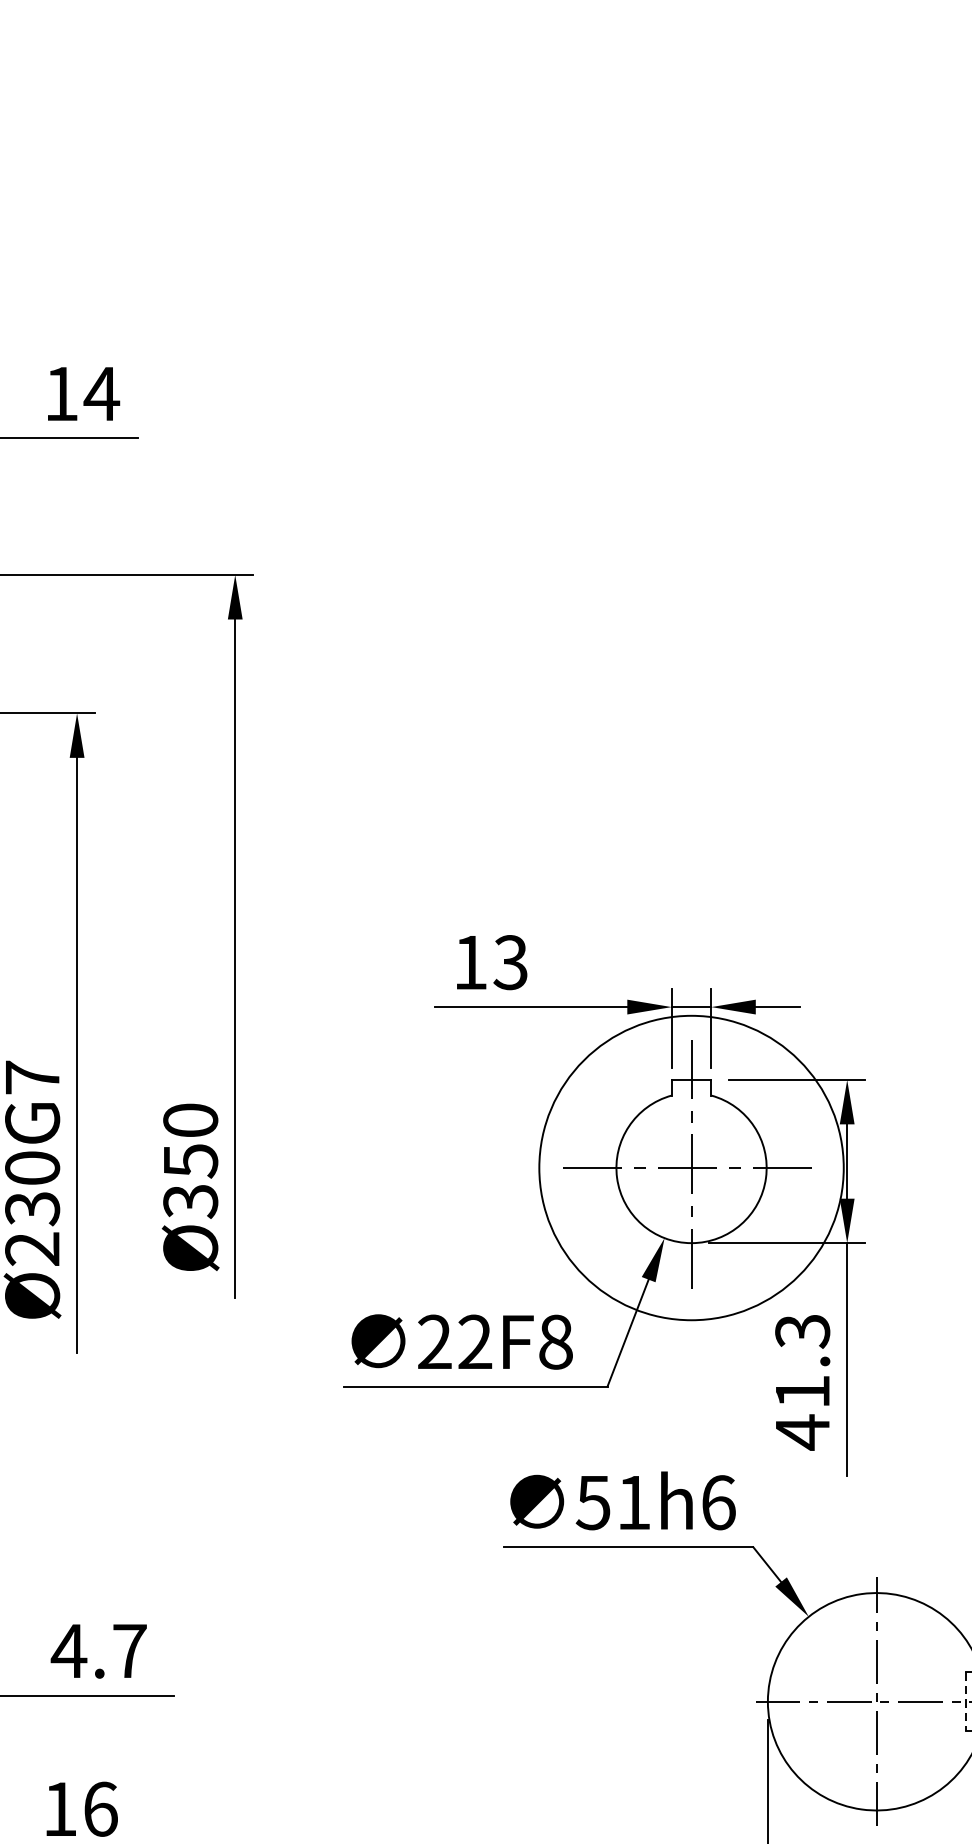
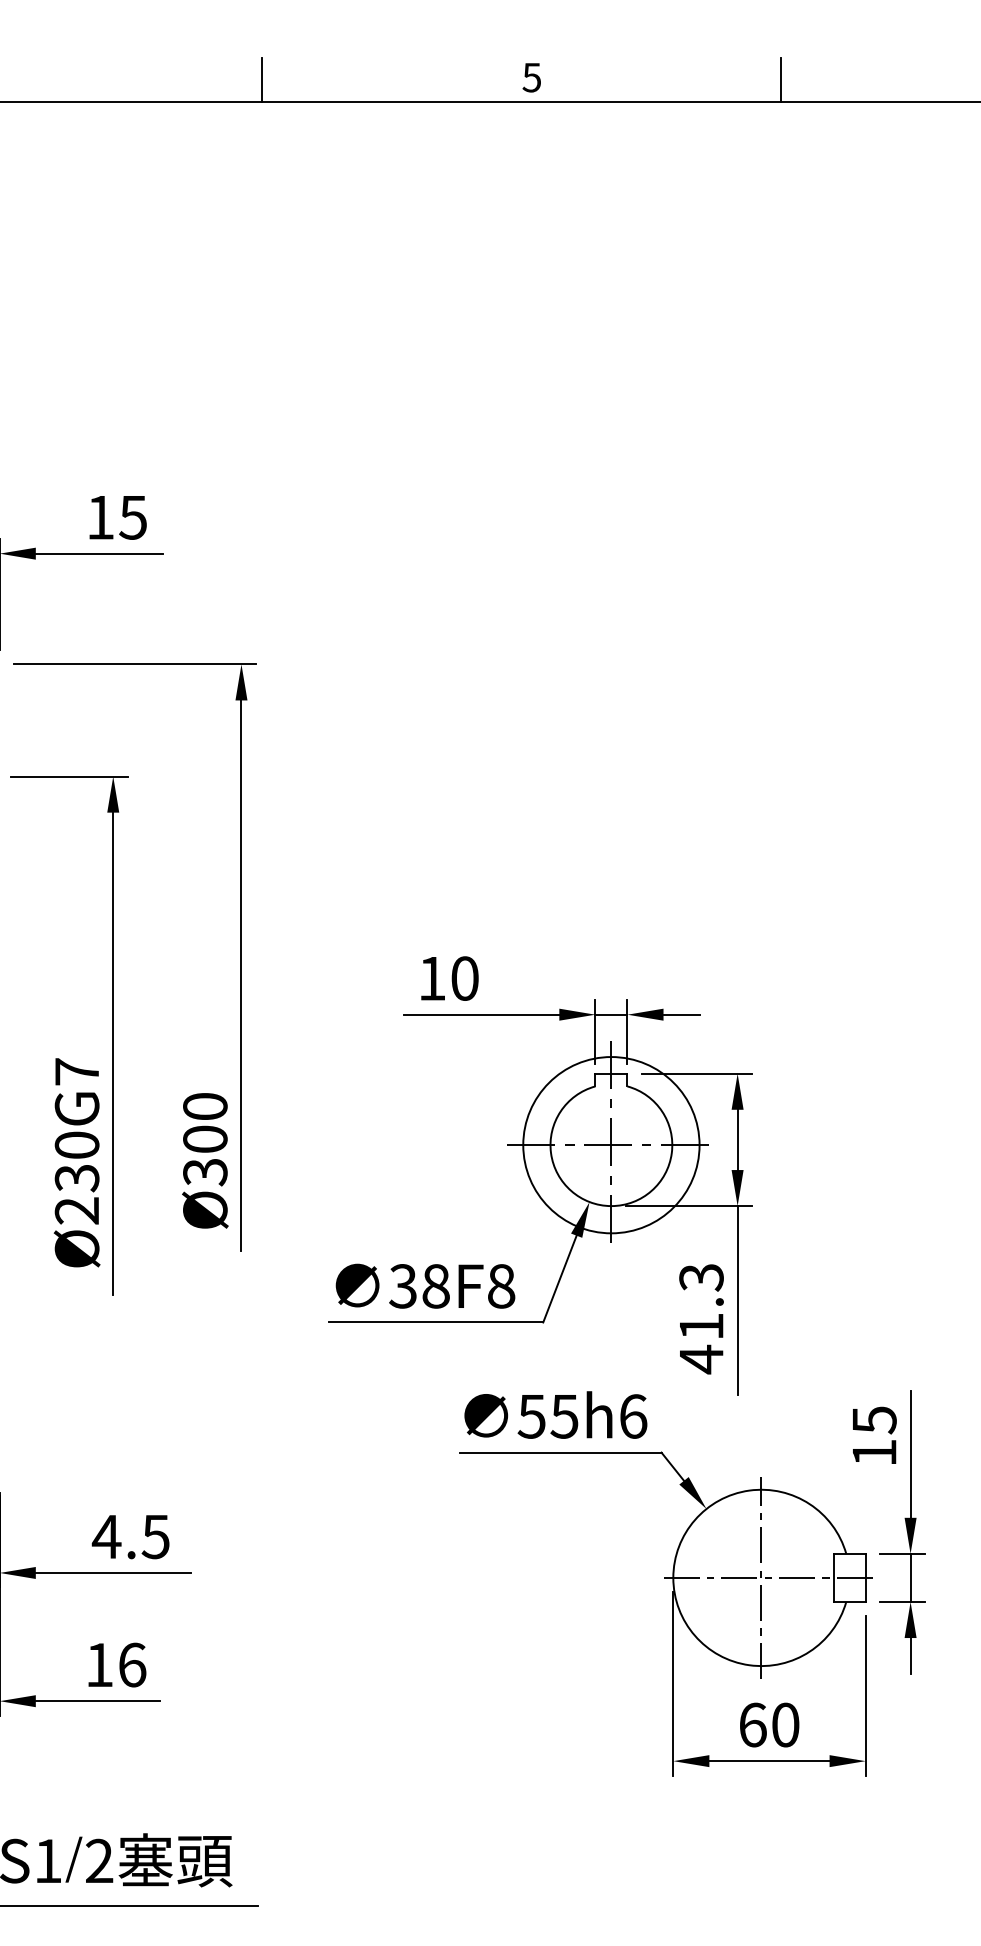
text: (102, 393) -> (133, 517), 14 -> 15
text: (510, 962) -> (464, 978), 13 -> 10
text: (190, 1161) -> (205, 1139), Ø350 -> Ø300
circle: (691, 1168) -> (611, 1145), size x0.71
text: (454, 1342) -> (419, 1286), 22F8 -> 38F8
text: (633, 1502) -> (564, 1416), 51h6 -> 55h6
text: (129, 1651) -> (155, 1537), 4.7 -> 4.5
line: (965, 1702) -> (833, 1578), dashed -> solid

